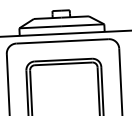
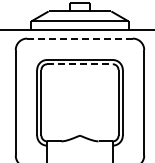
line: (63, 41) -> (80, 38), solid -> dashed
line: (64, 64) -> (80, 64), solid -> dashed

